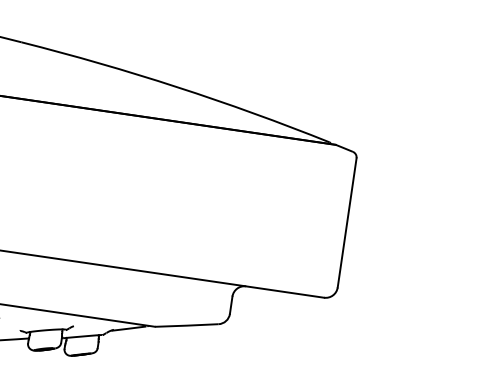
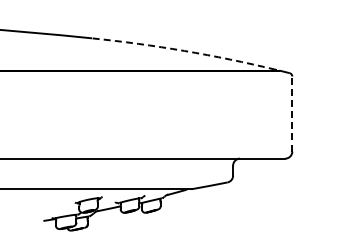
arc: (177, 86) -> (184, 50), solid -> dashed
line: (347, 223) -> (292, 114), solid -> dashed

